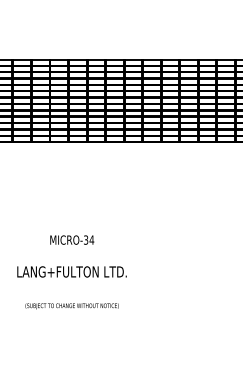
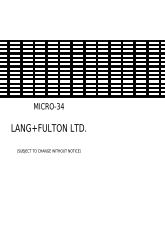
text: (71, 272) -> (48, 128), moved

